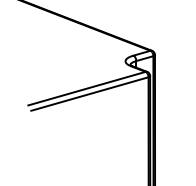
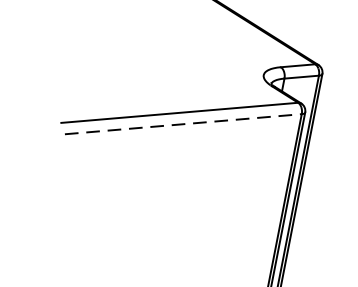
line: (89, 94) -> (182, 124), solid -> dashed

